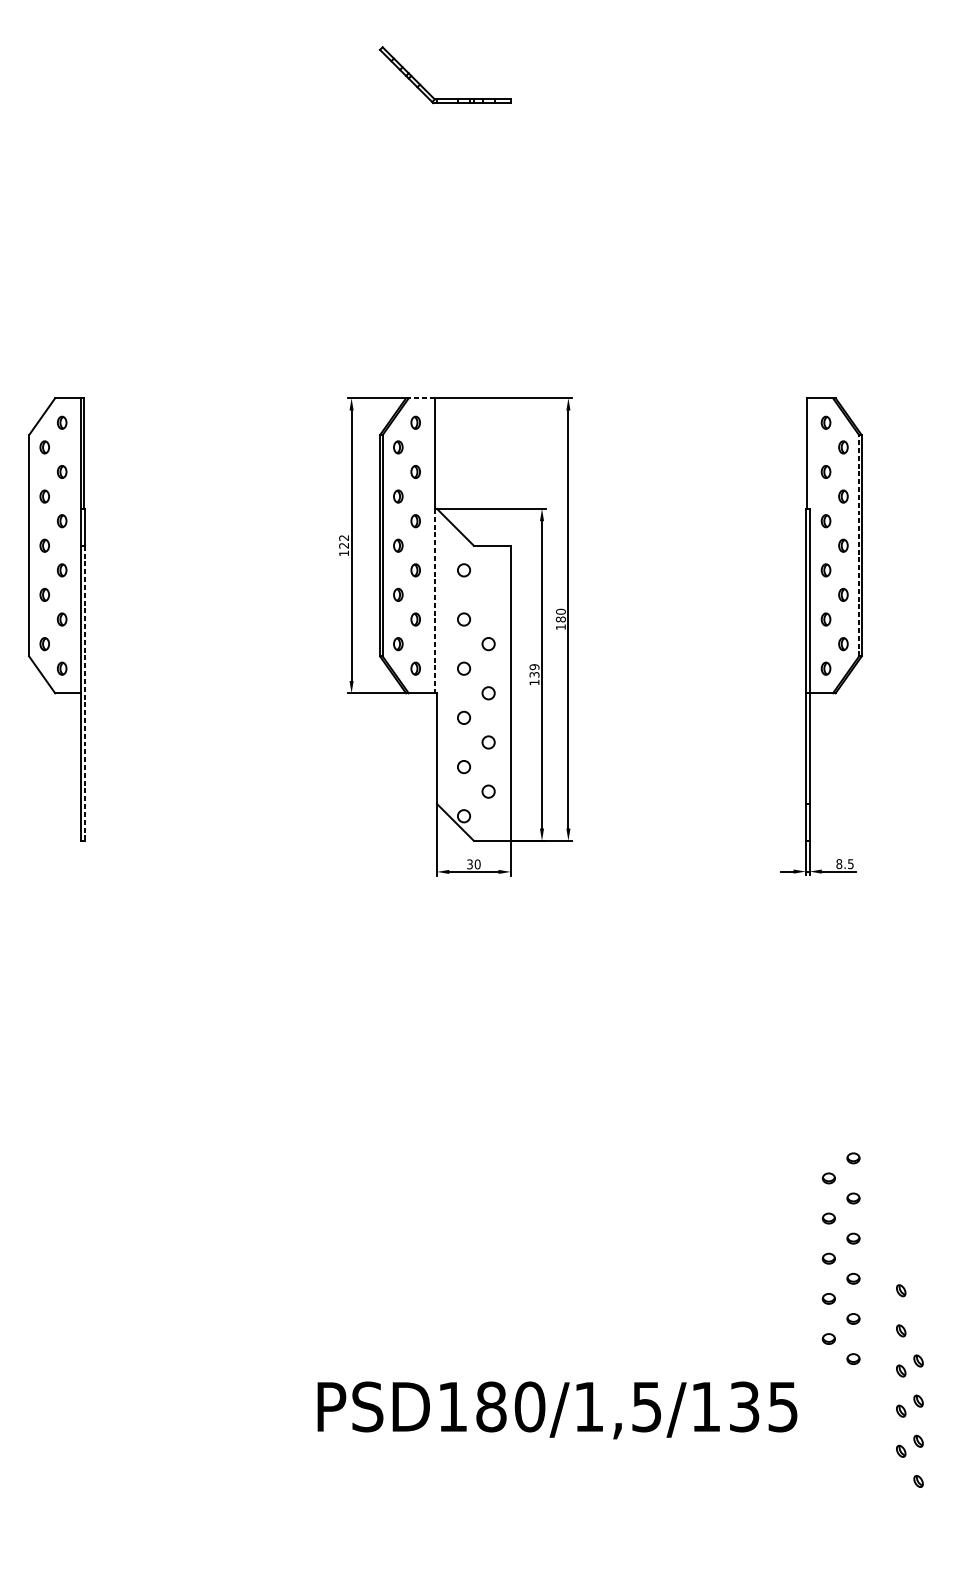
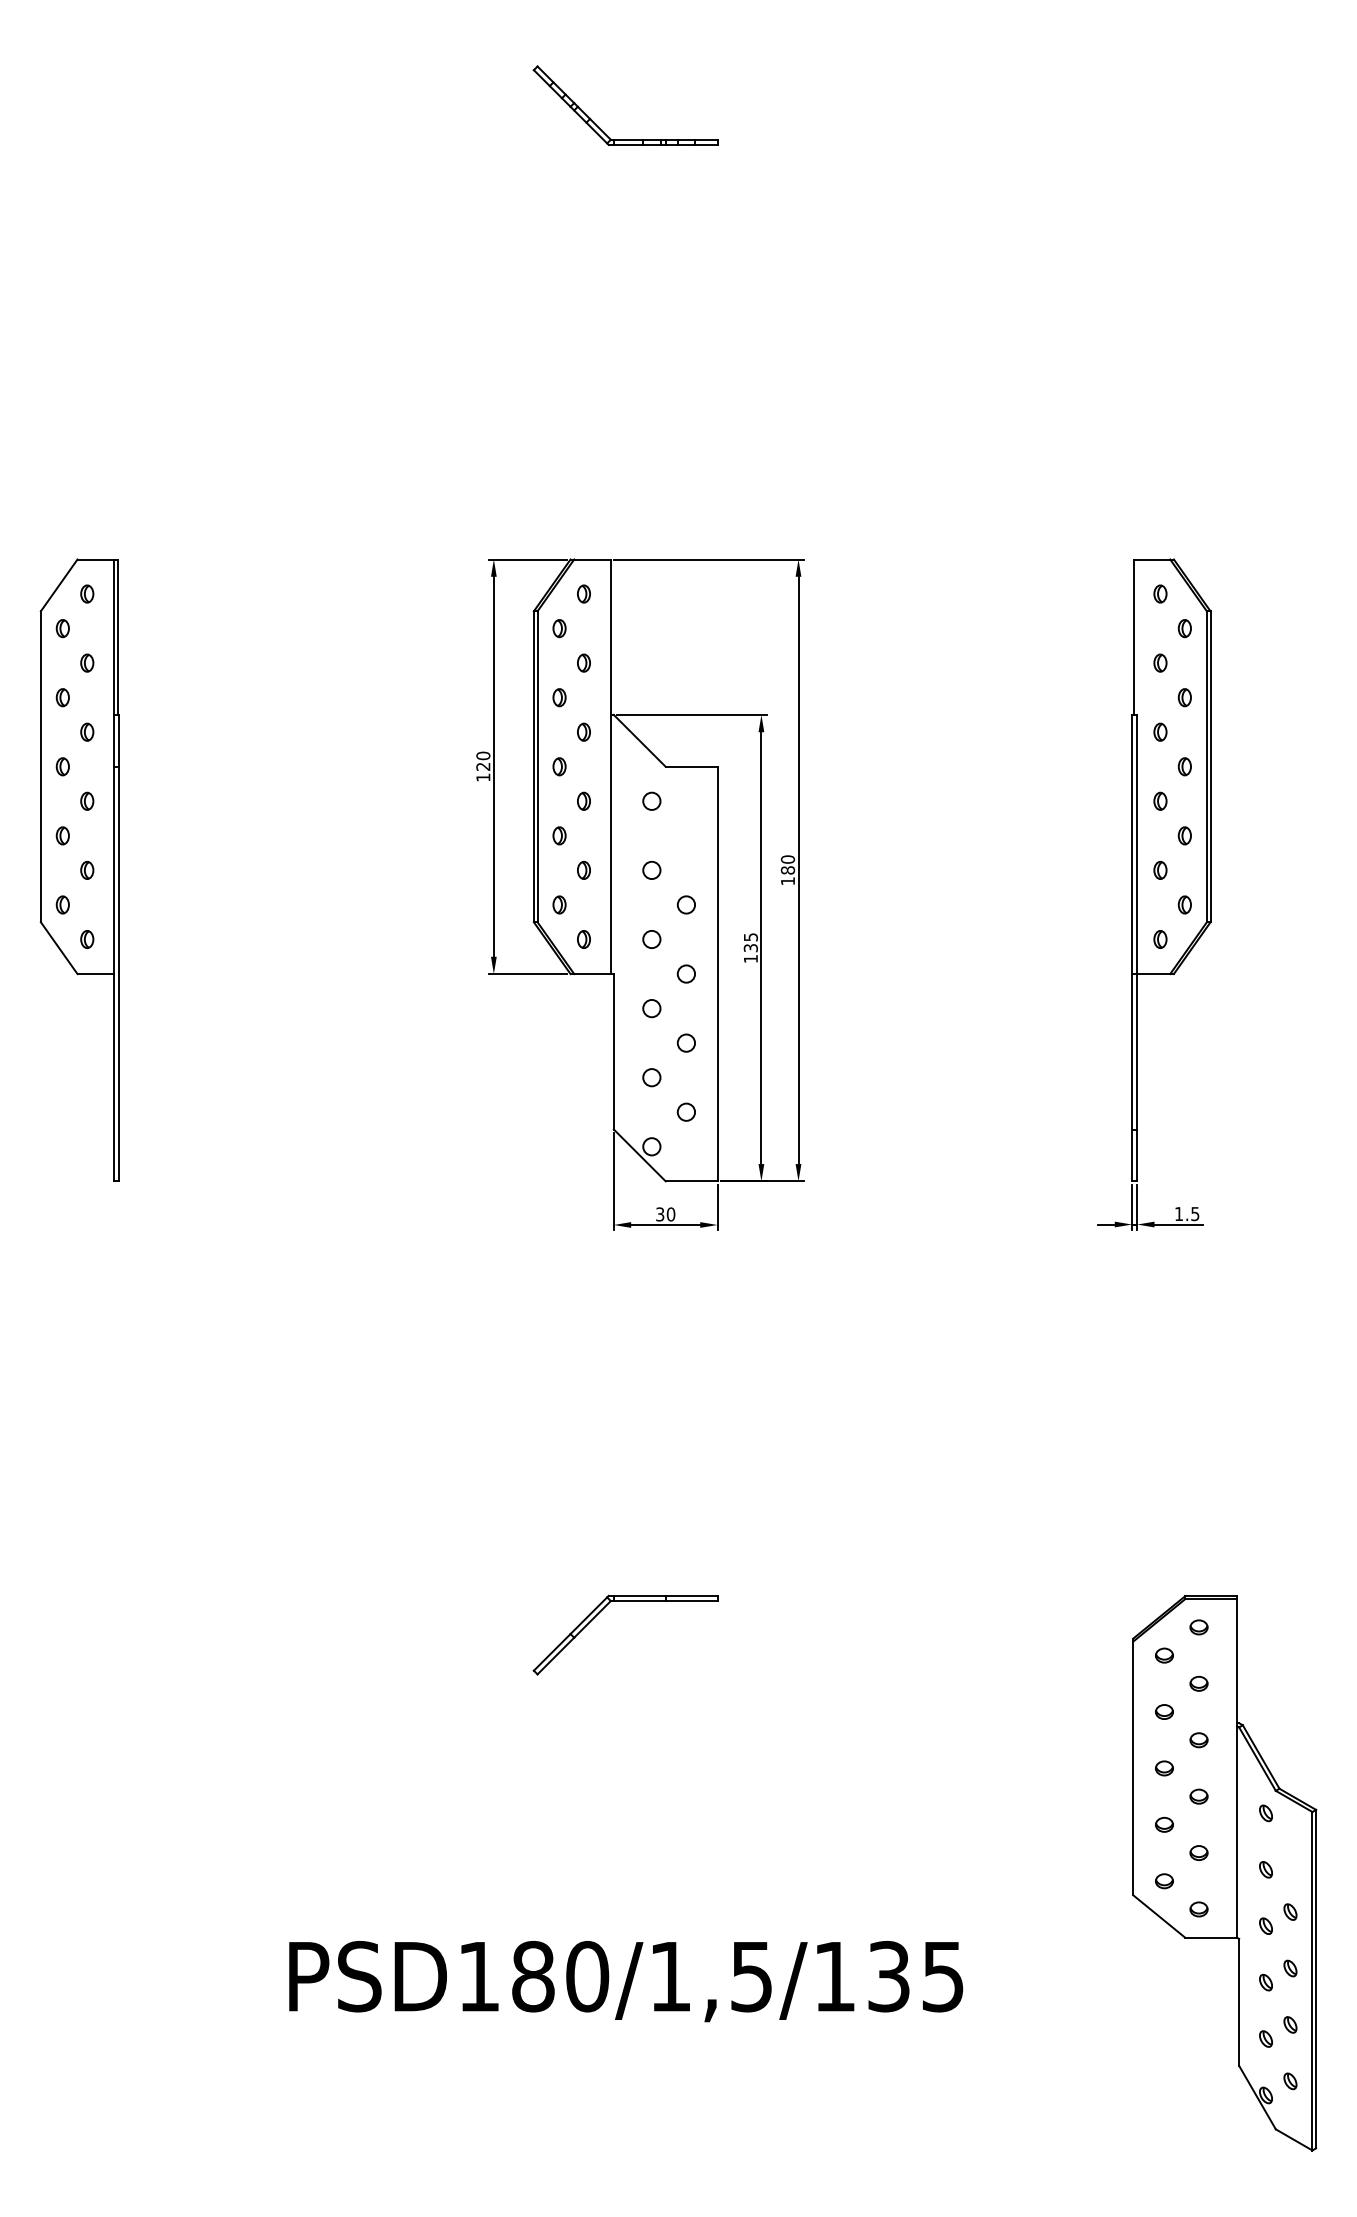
line: (421, 398) -> (592, 559), dashed -> solid
text: (344, 537) -> (483, 755), 122 -> 120
line: (858, 545) -> (1206, 766), dashed -> solid
line: (434, 601) -> (610, 844), dashed -> solid
text: (534, 667) -> (750, 937), 139 -> 135
line: (85, 693) -> (119, 974), dashed -> solid
text: (838, 864) -> (1178, 1214), 8.5 -> 1.5
part: (445, 1139) -> (625, 1601), added
part: (871, 1333) -> (1224, 1873), added
text: (557, 1410) -> (626, 1981), moved

